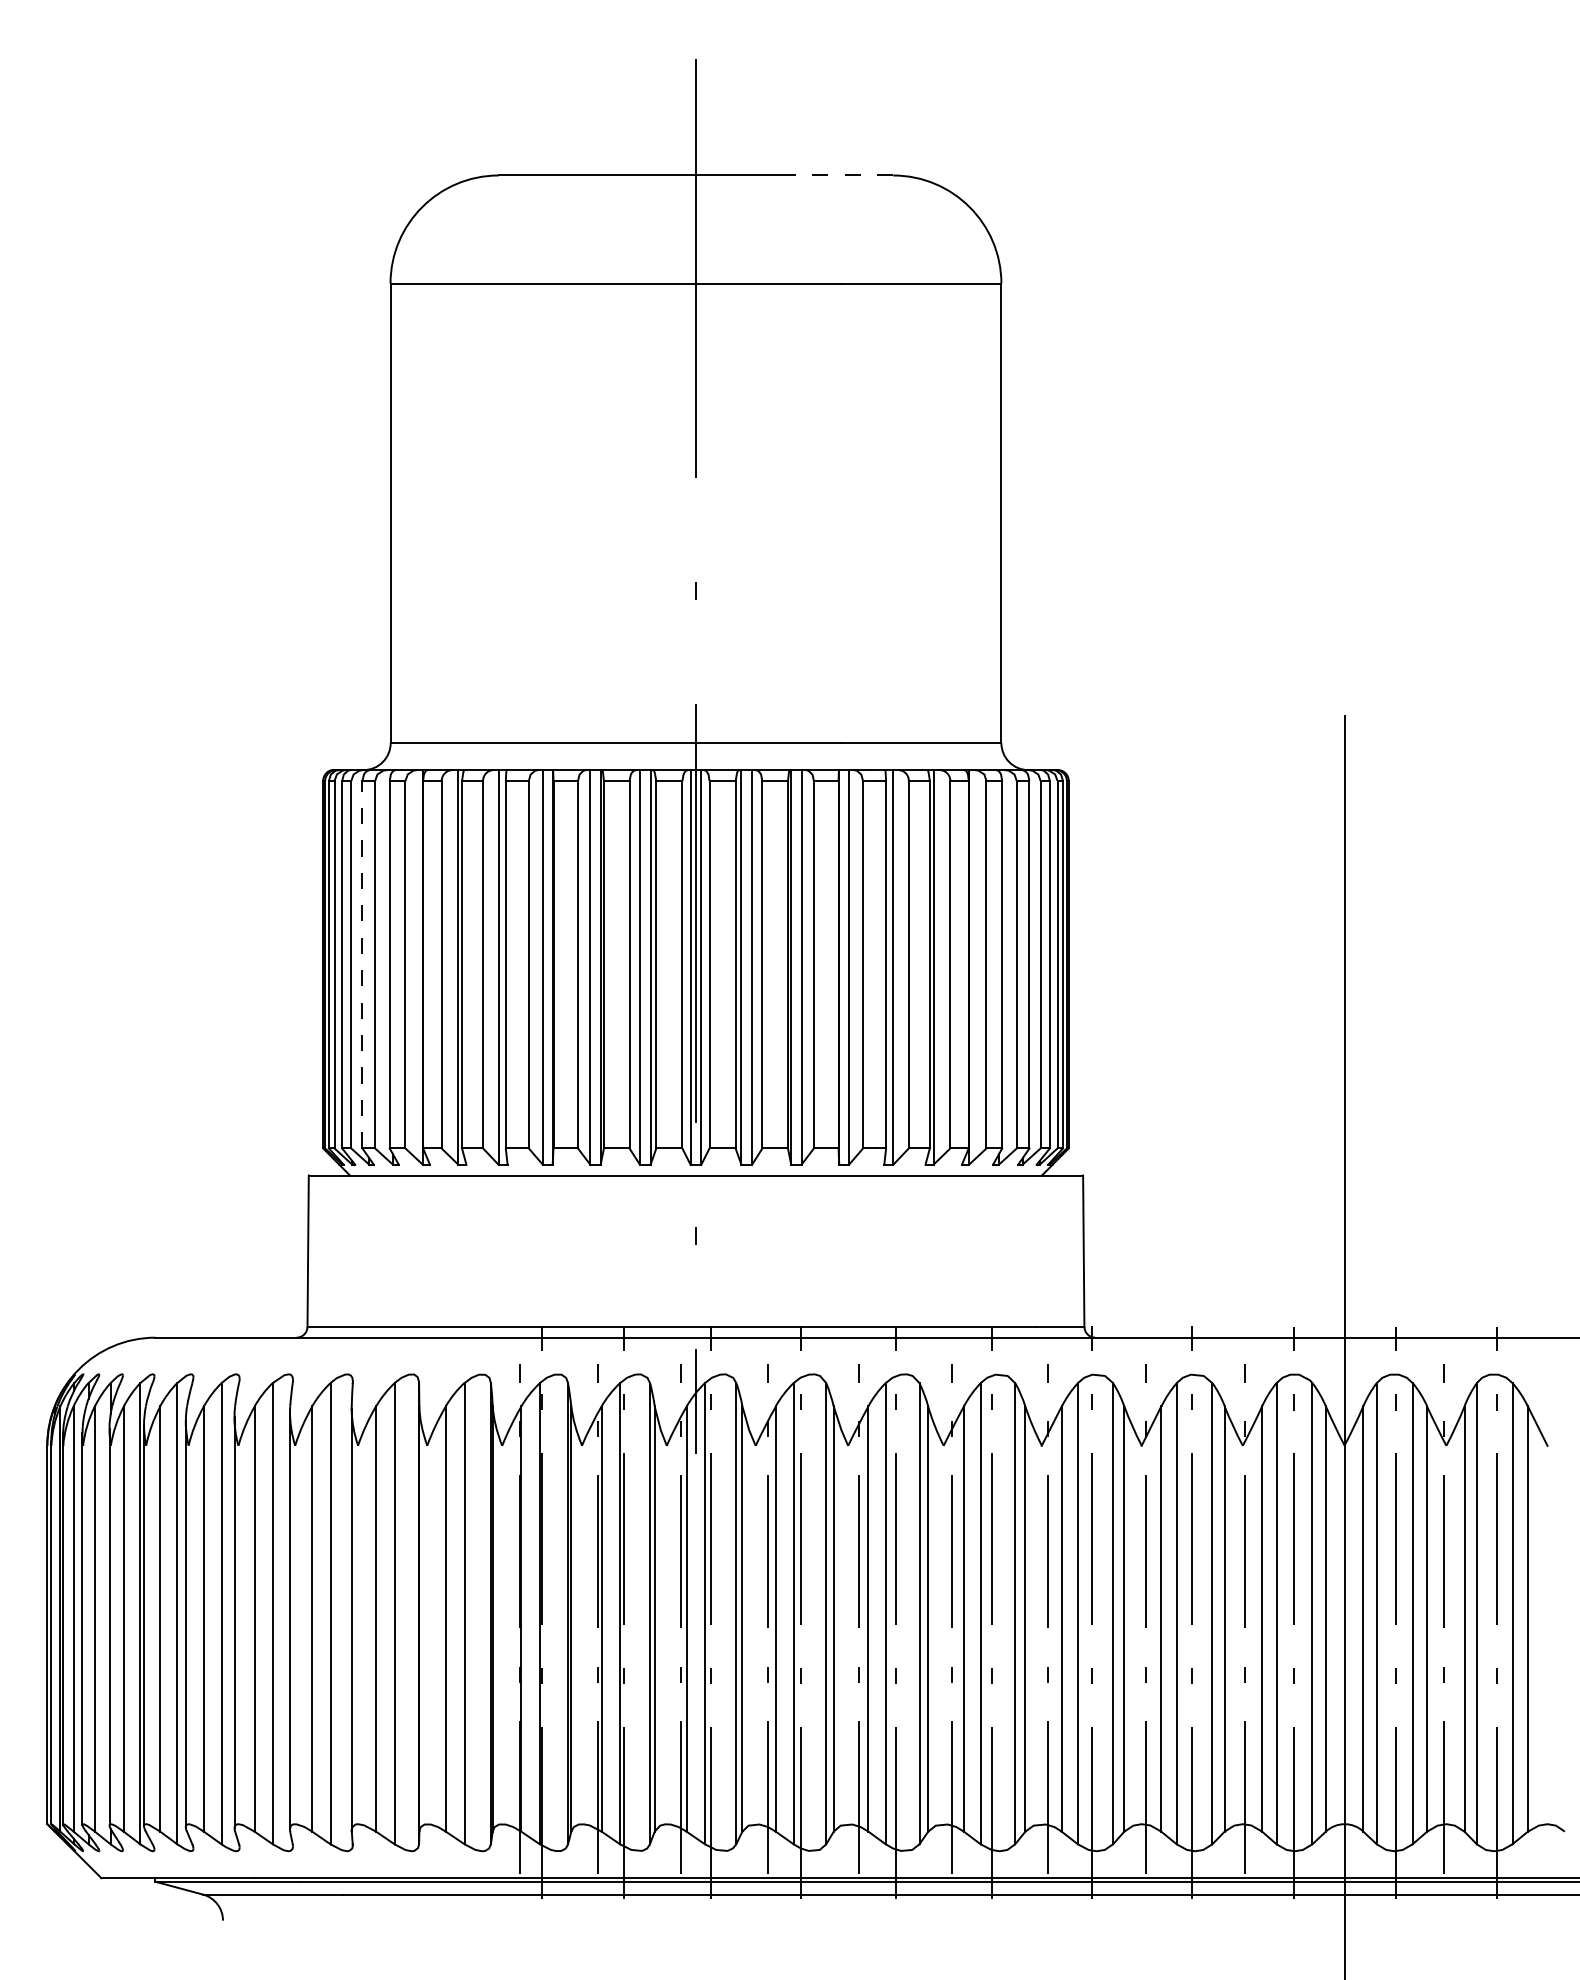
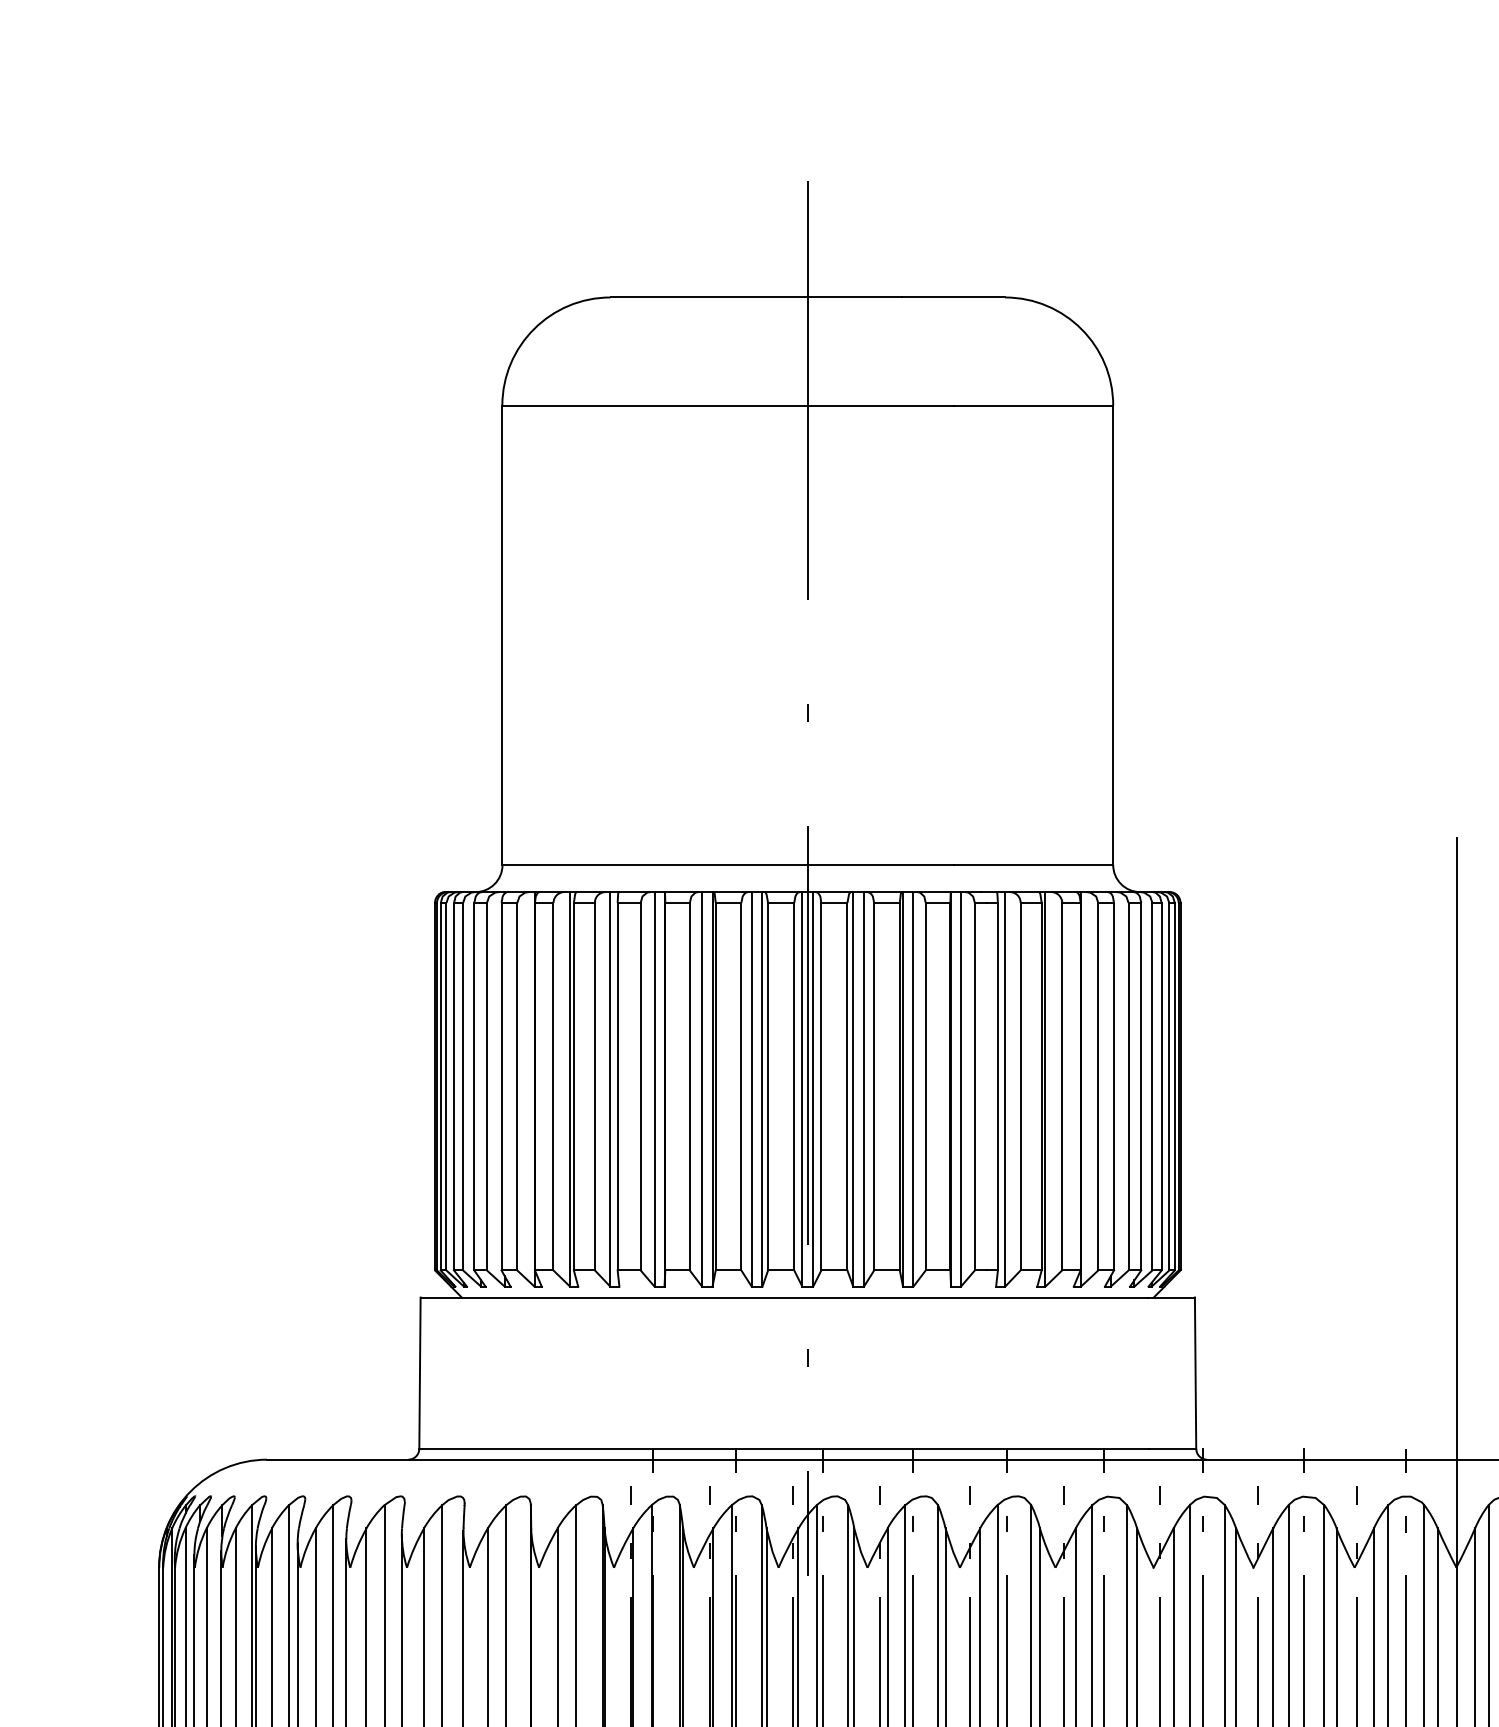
line: (841, 175) -> (953, 297), dashed -> solid
line: (362, 964) -> (474, 1086), dashed -> solid

